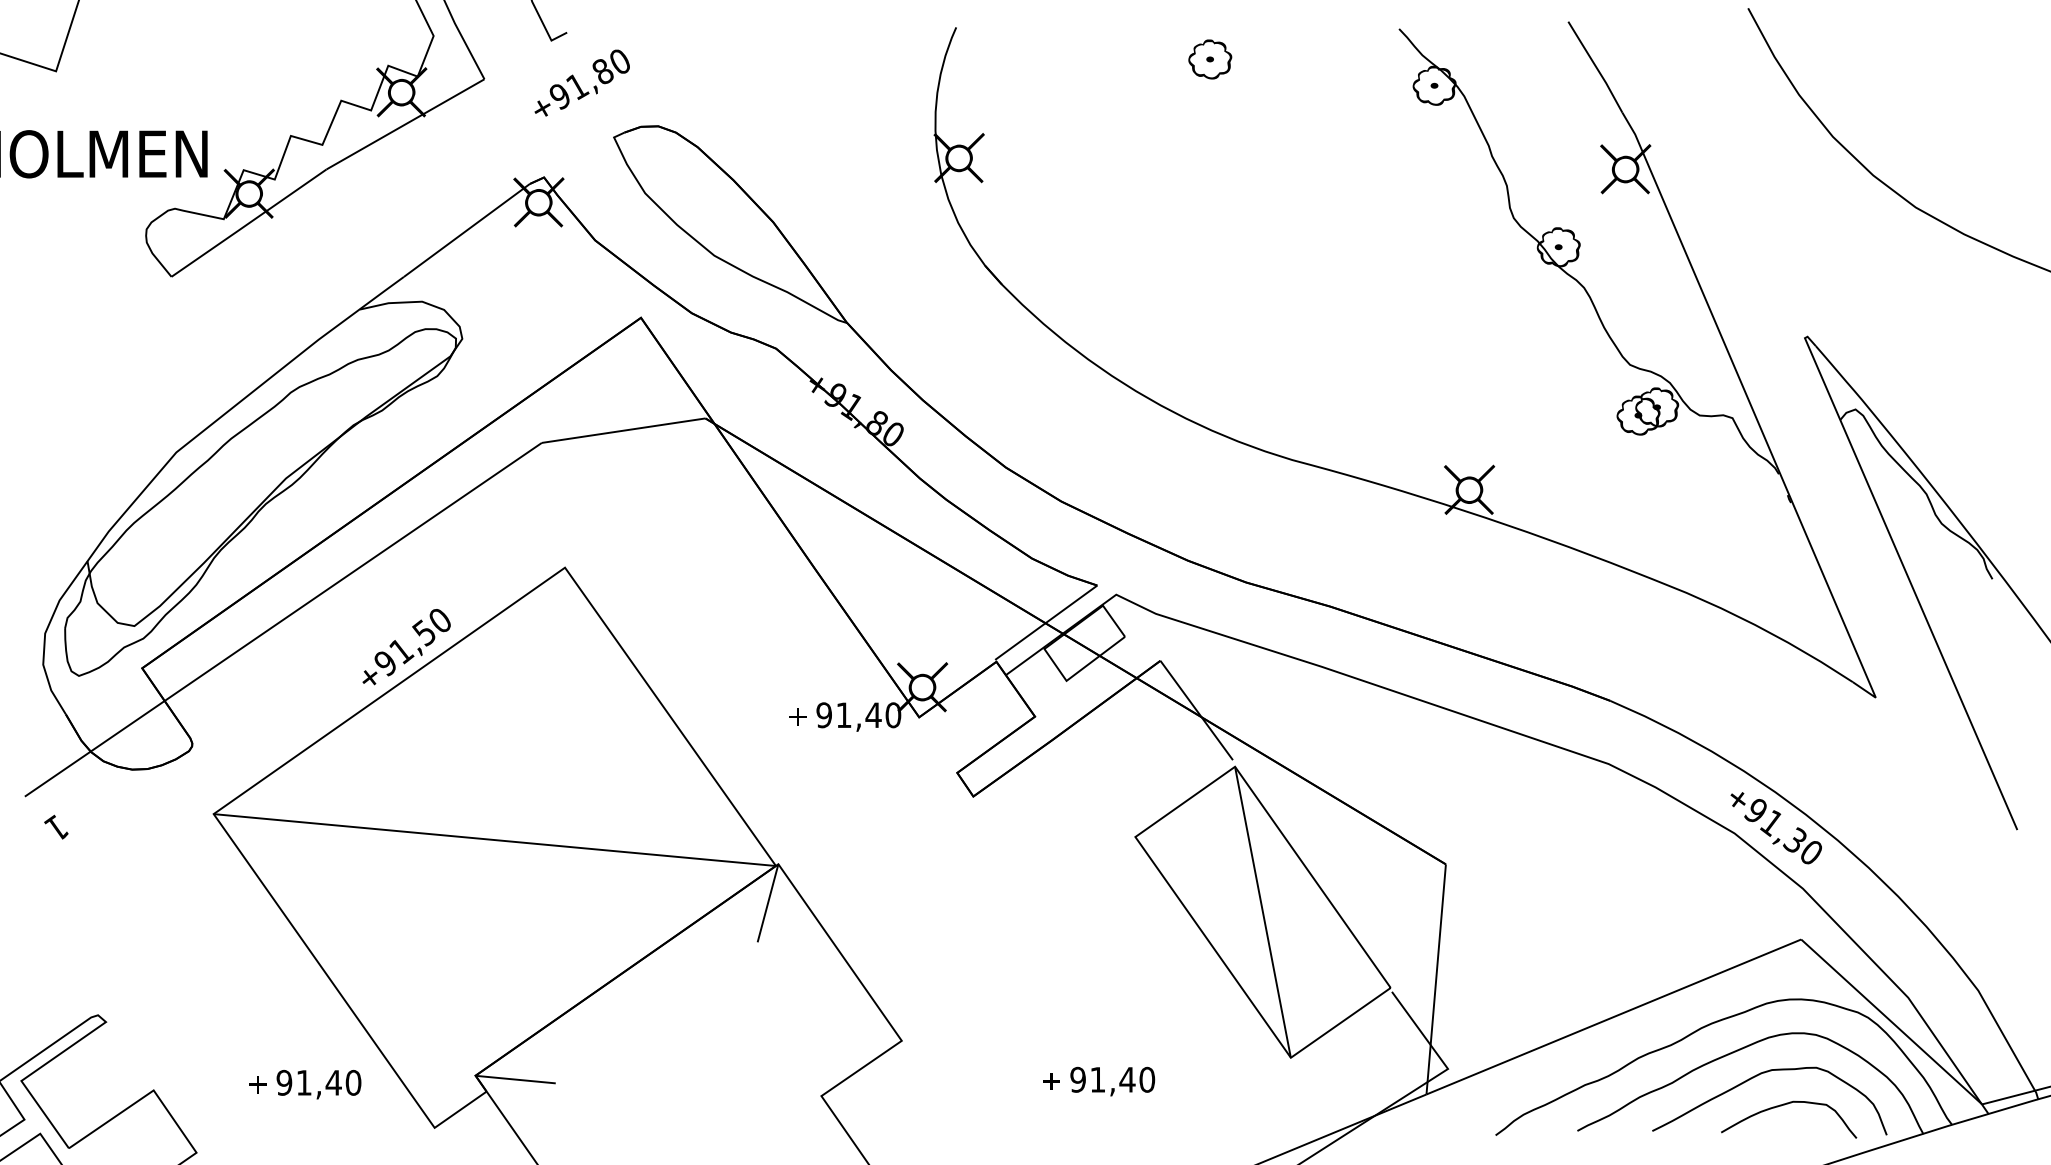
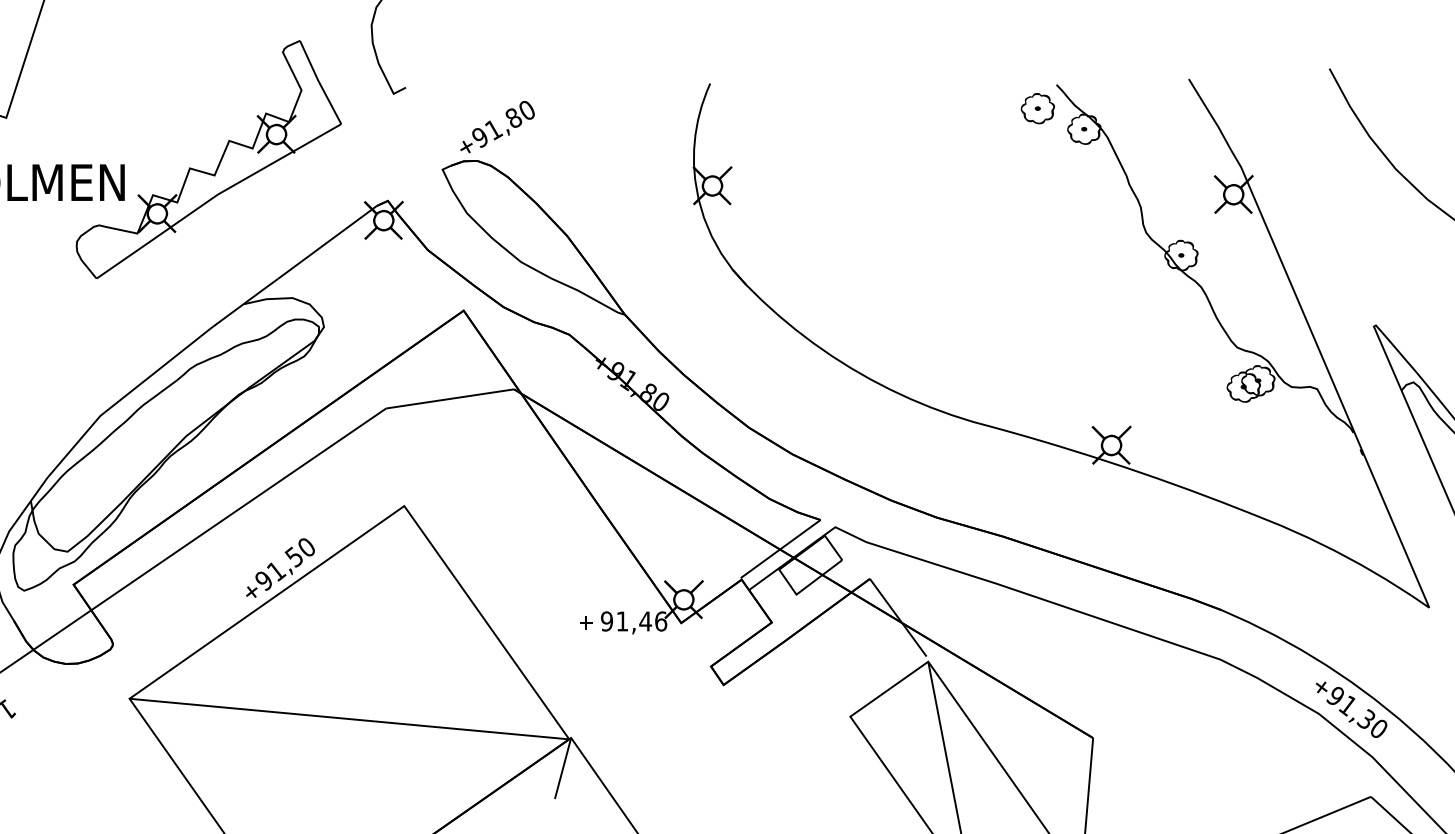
part: (1210, 59) -> (1038, 108), moved
text: (581, 82) -> (496, 126), moved
text: (893, 715) -> (661, 621), 91,40 -> 91,46

